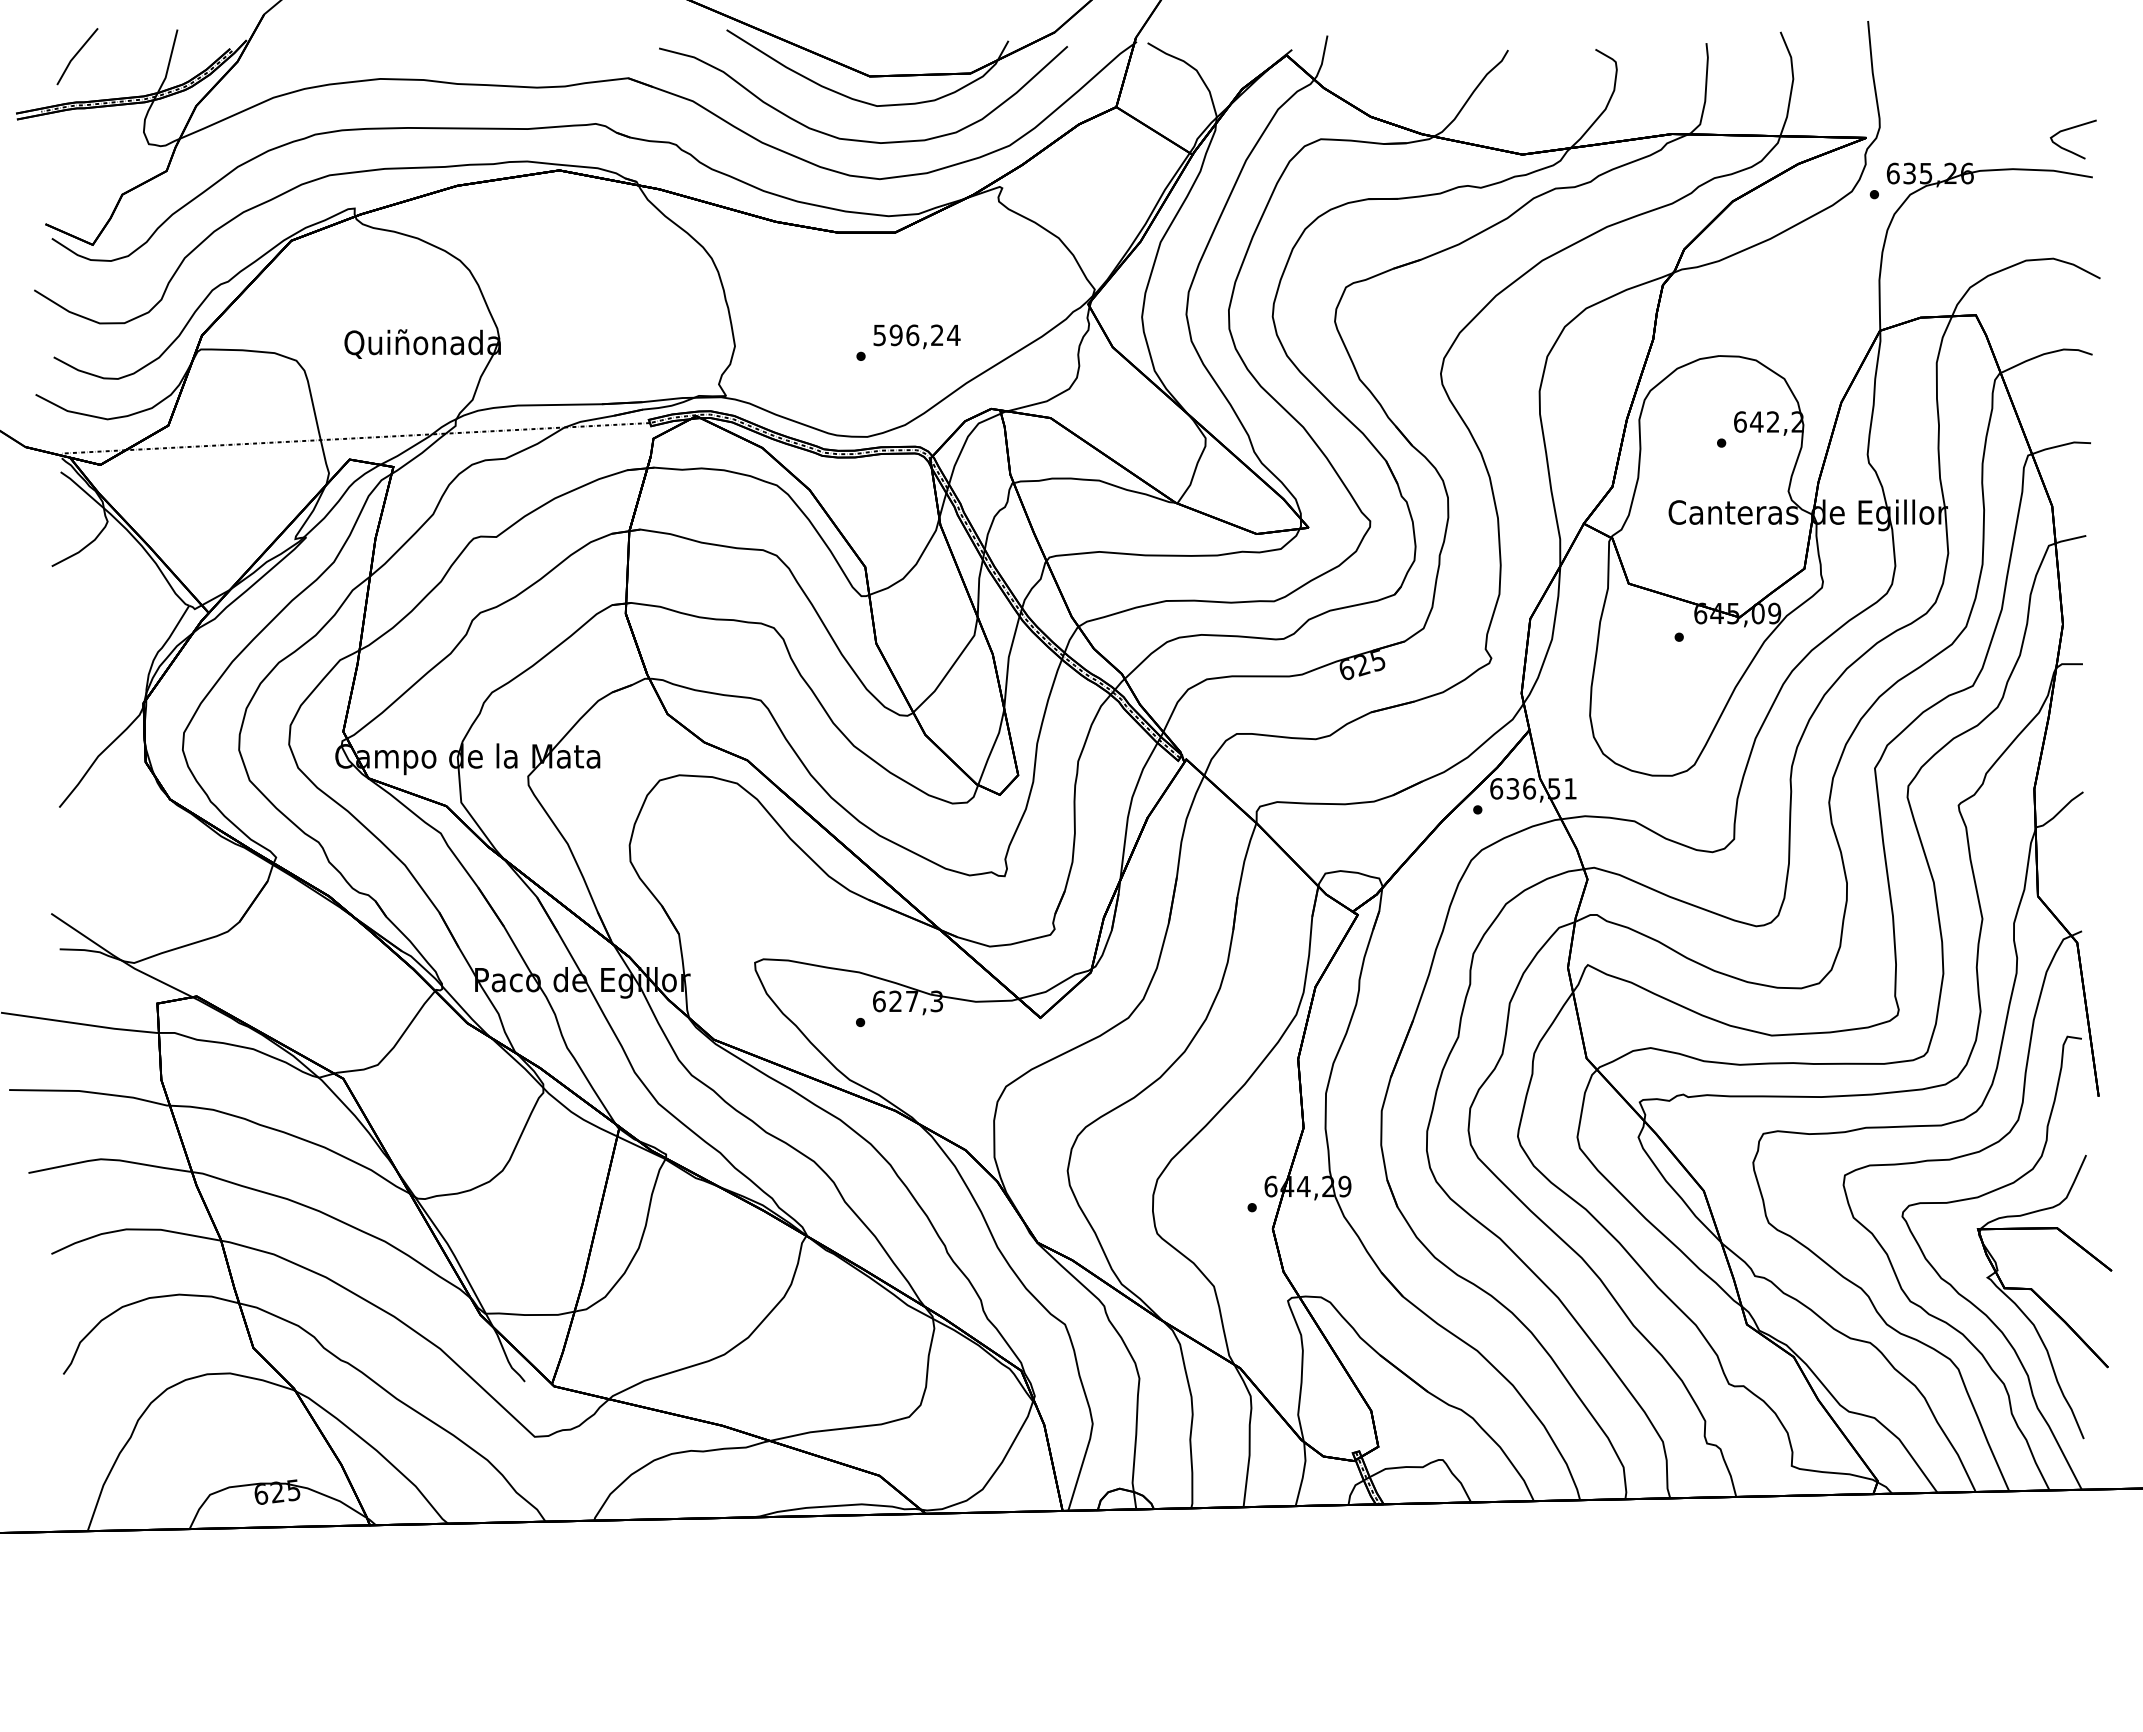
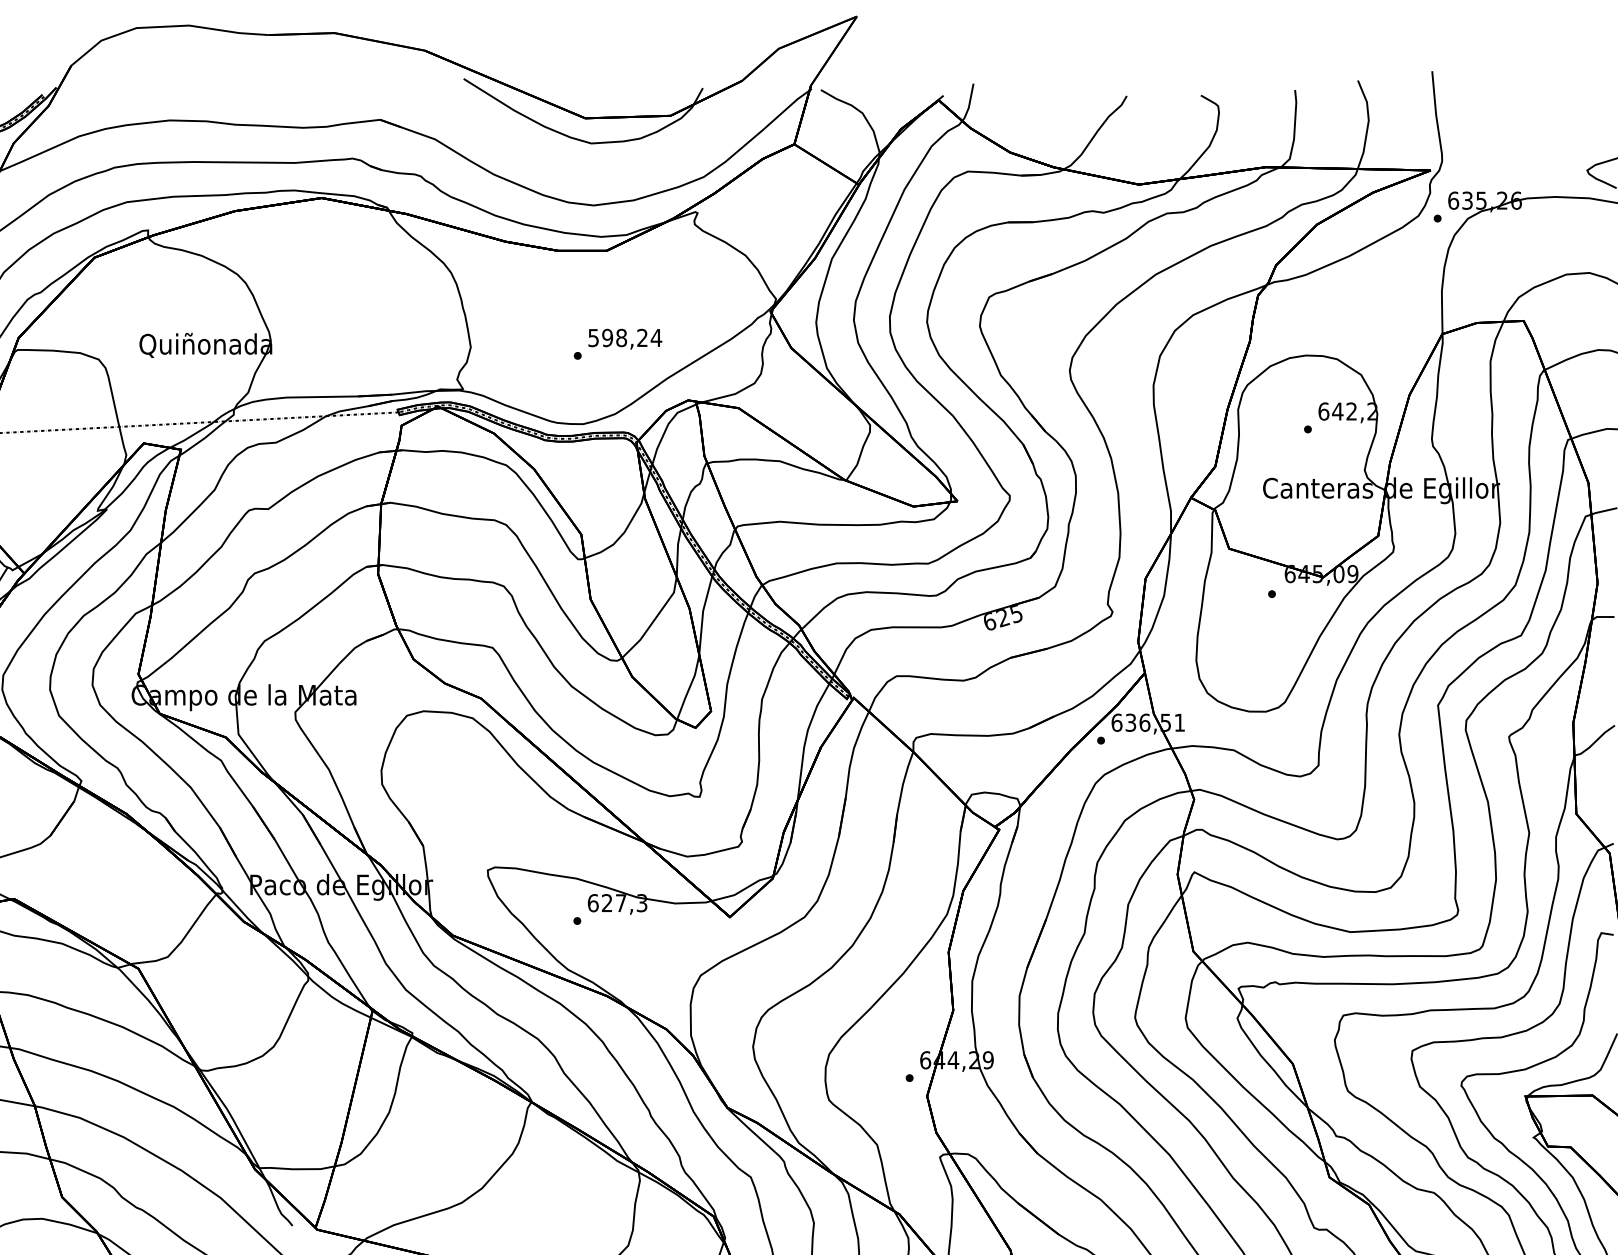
curve: (858, 139) -> (575, 171), removed
text: (912, 335) -> (621, 338), 596,24 -> 598,24

